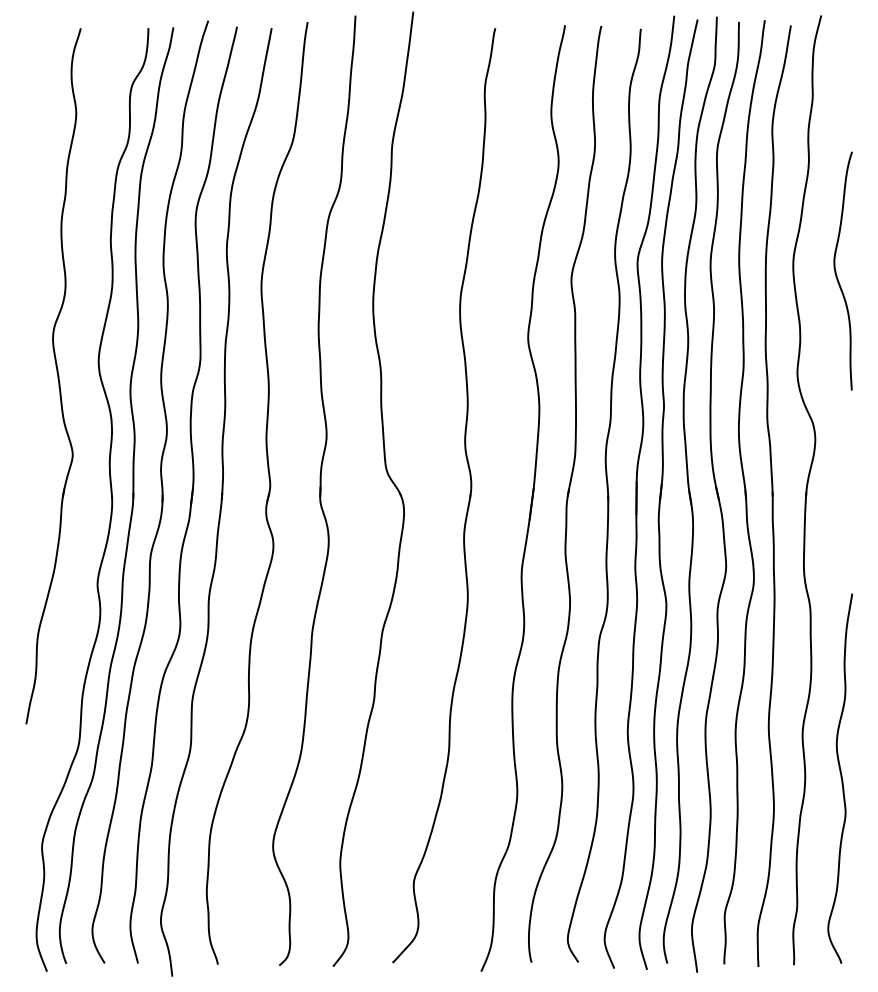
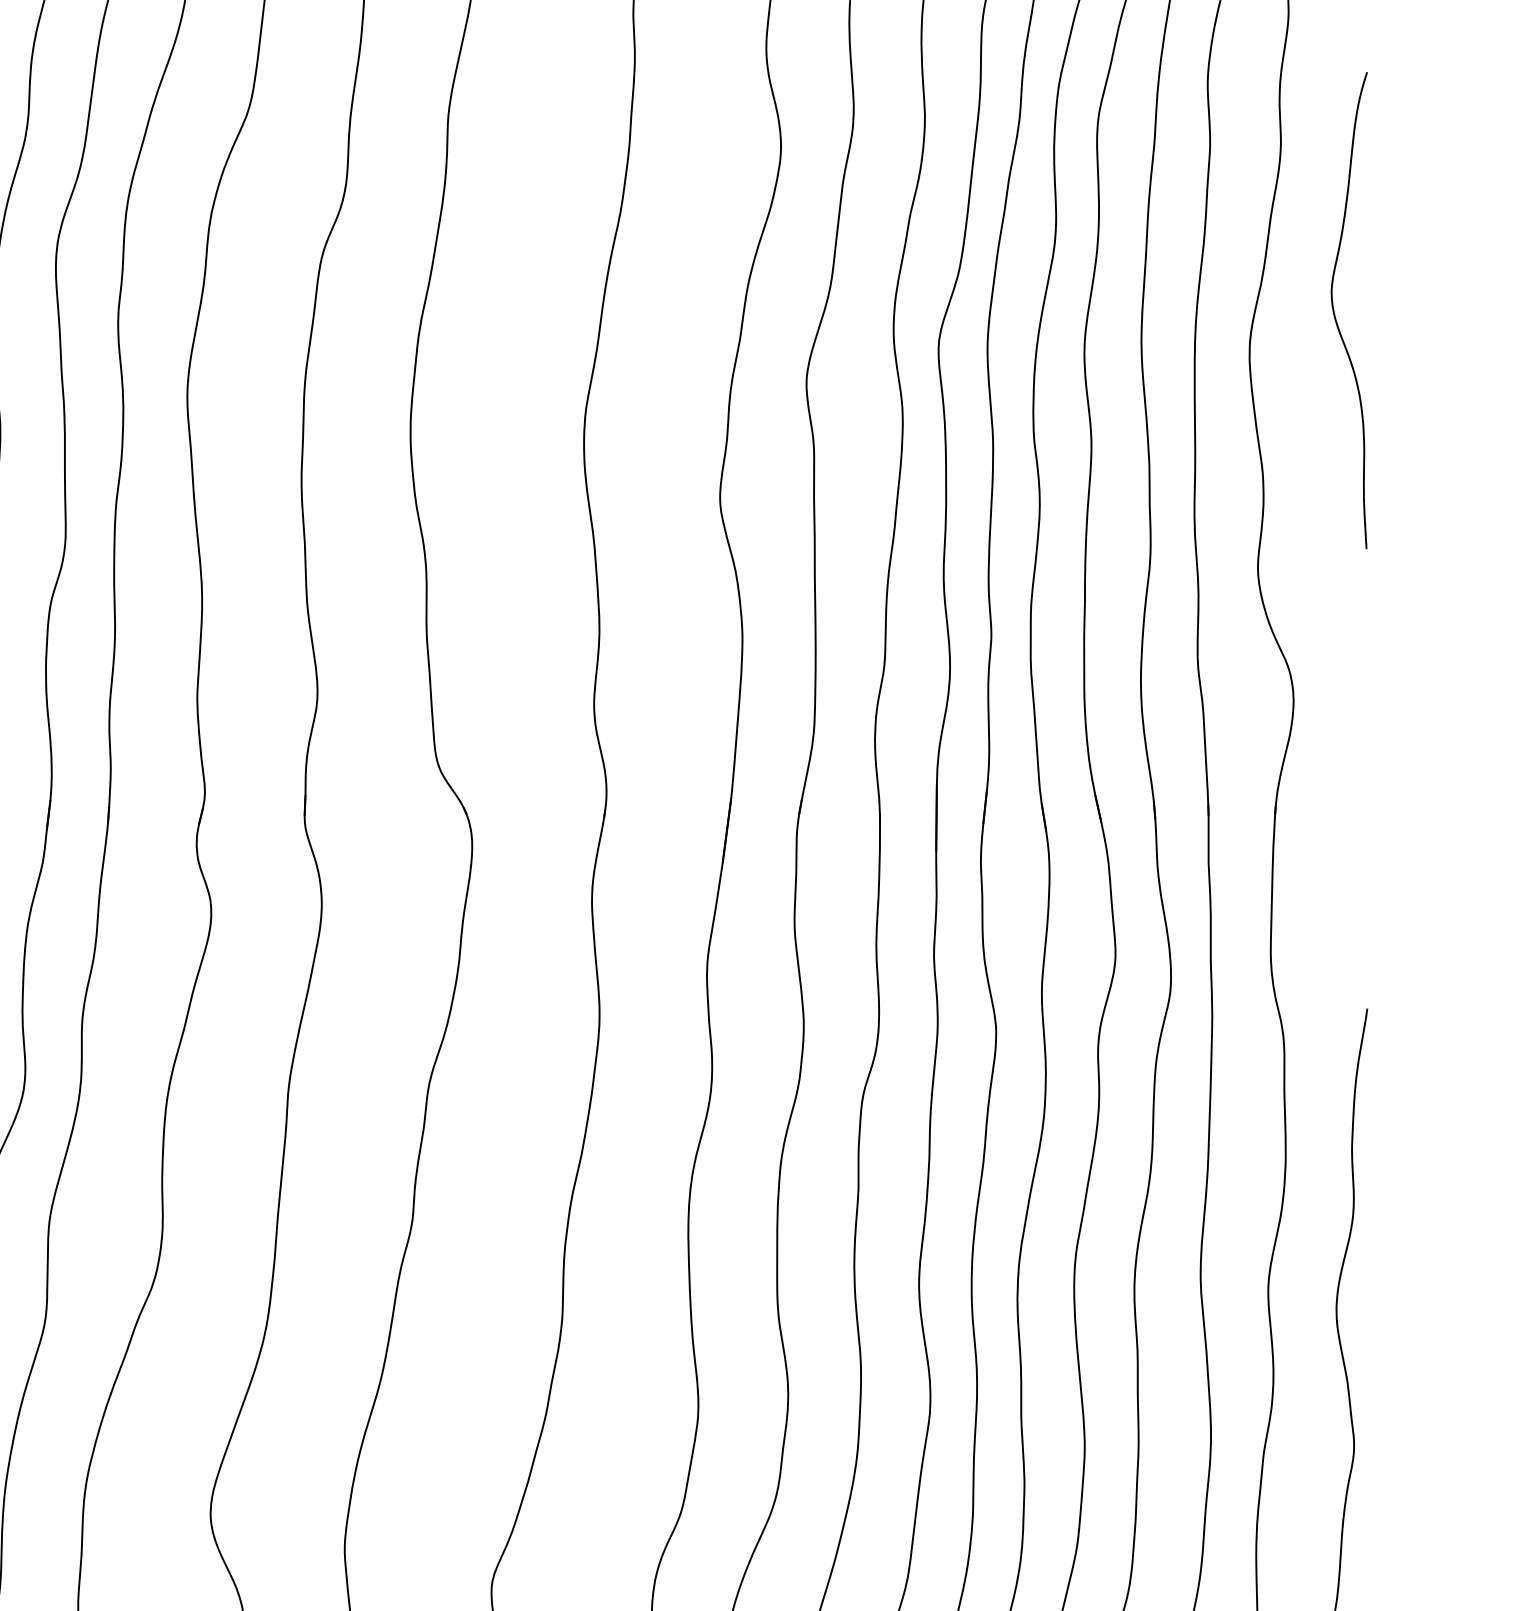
curve: (836, 271) -> (1335, 311), moved

